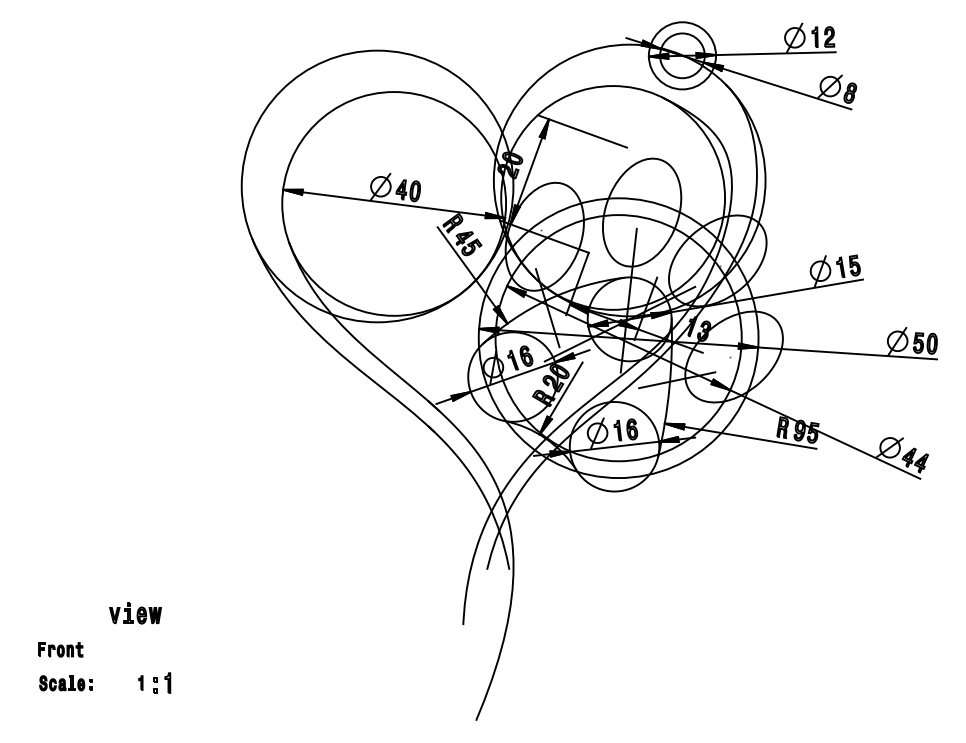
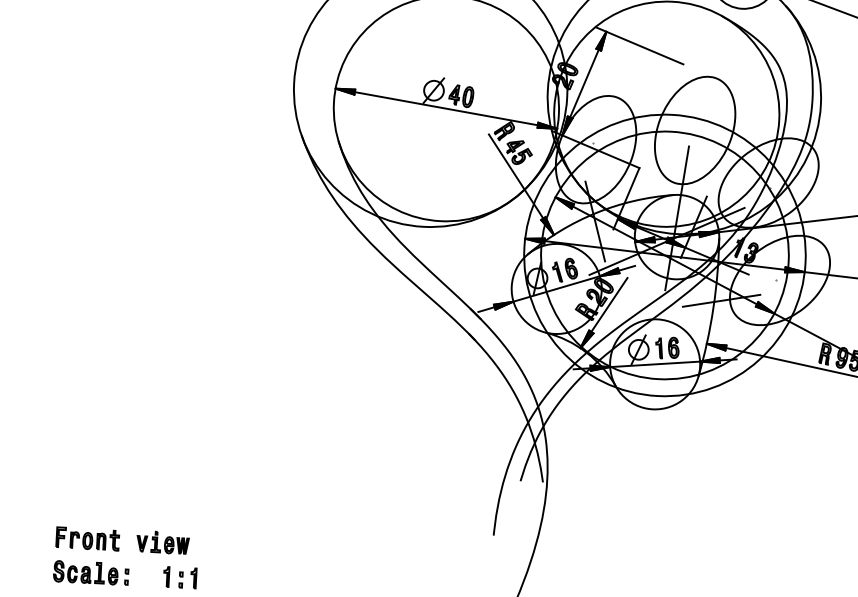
part: (135, 613) -> (162, 542), moved
part: (60, 649) -> (87, 538), size x1.43
part: (140, 682) -> (166, 576), size x1.43
part: (65, 683) -> (90, 573), size x1.43

